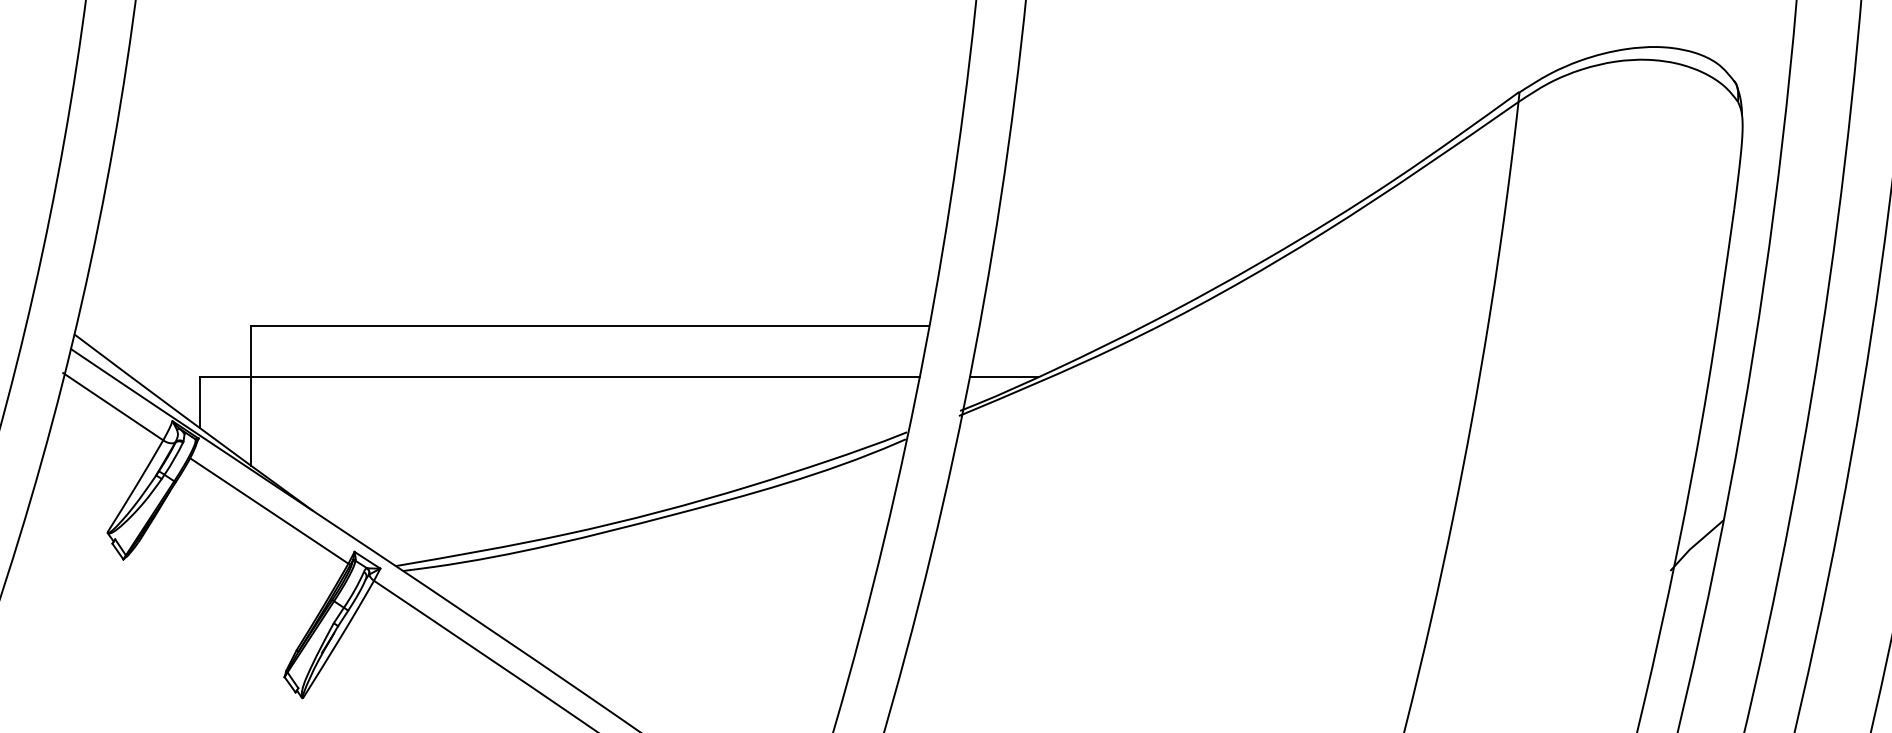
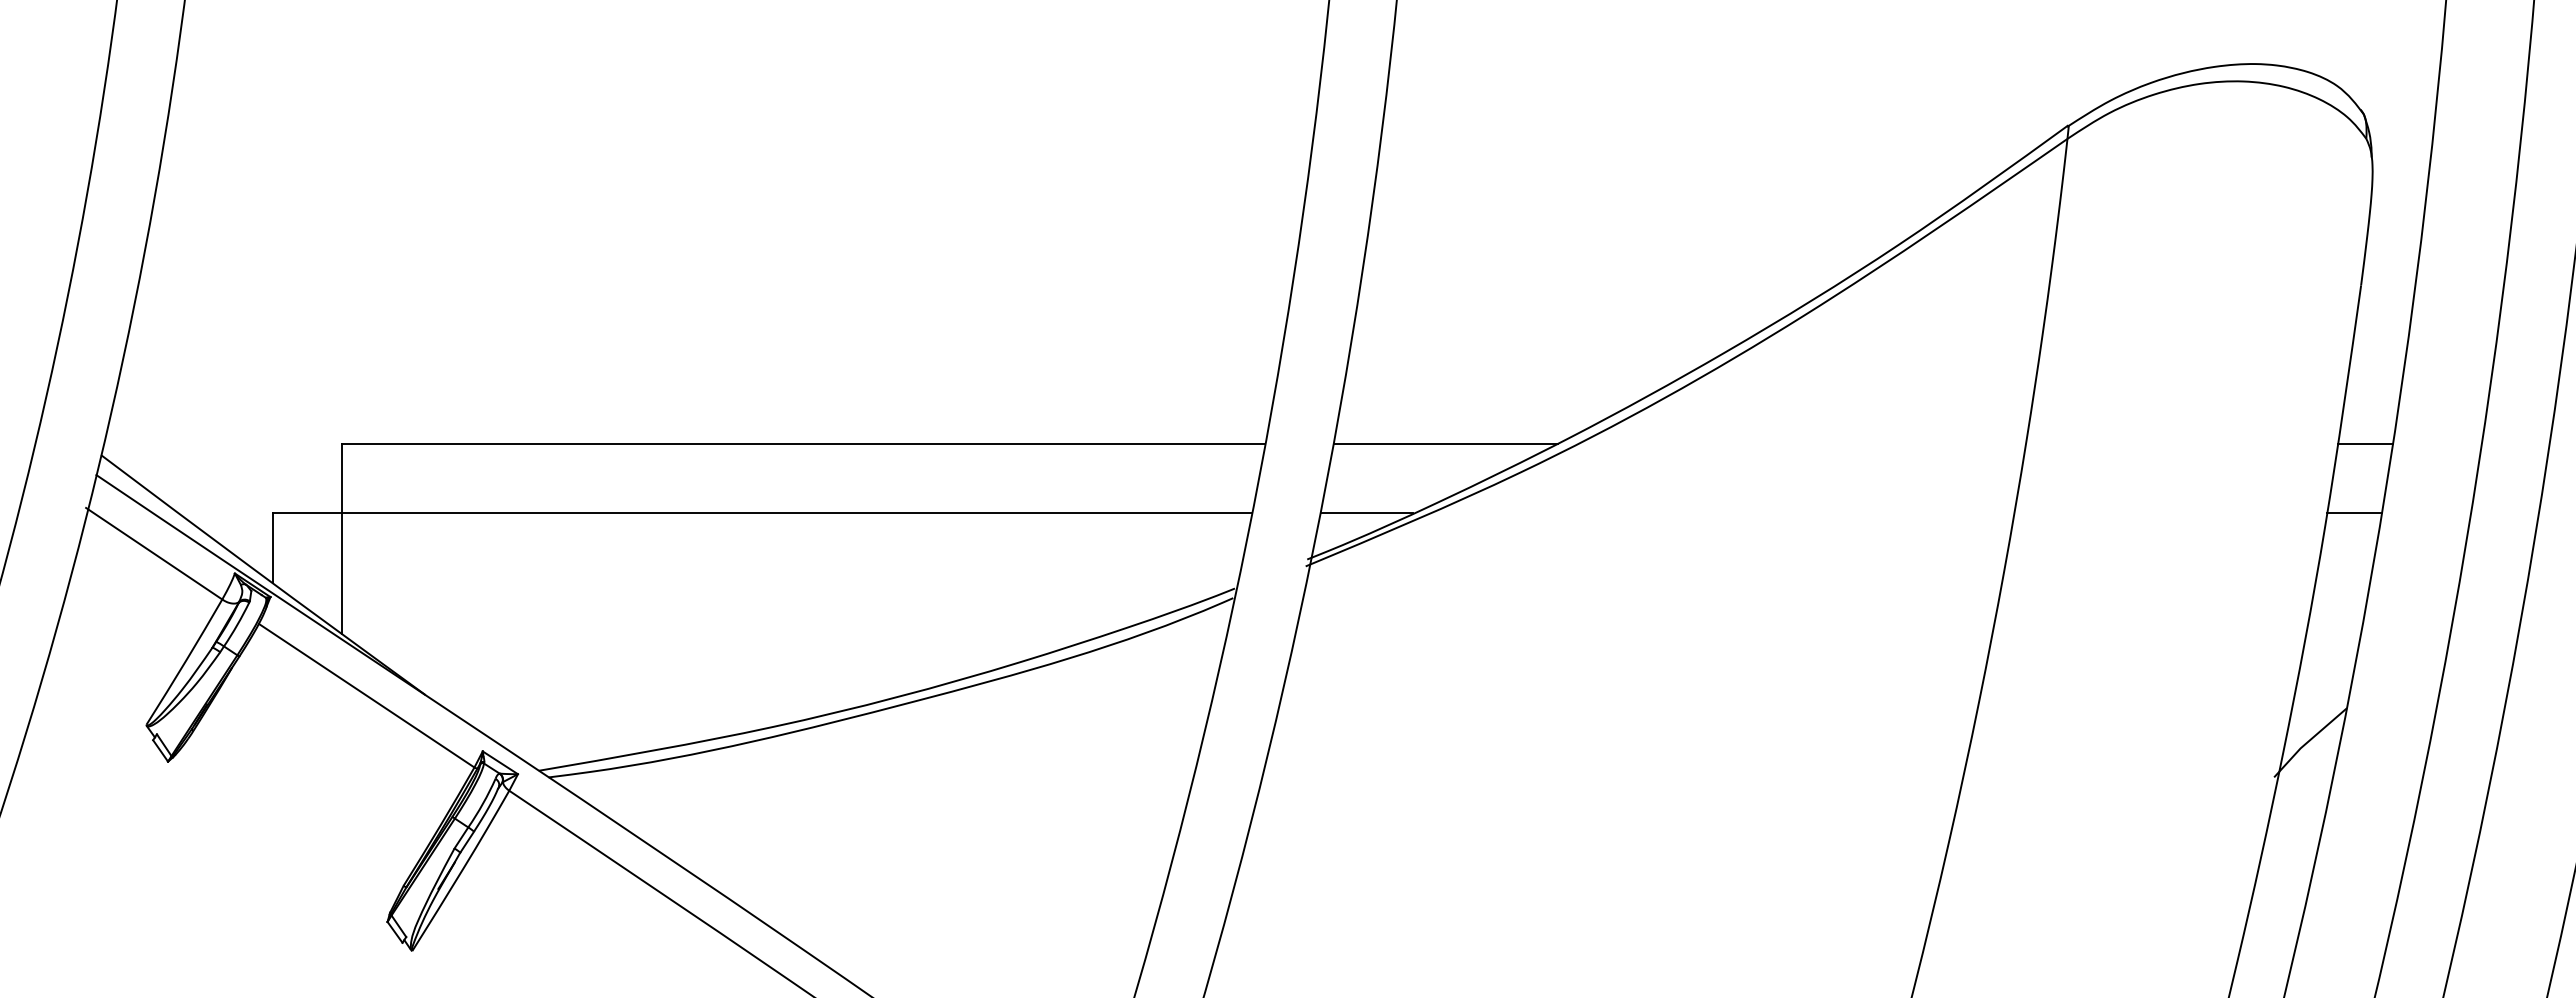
line: (1061, 325) -> (1445, 443), added
line: (1737, 325) -> (2365, 443), added
line: (1729, 377) -> (2354, 513), added

